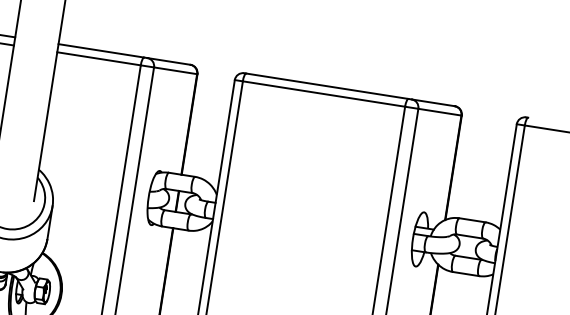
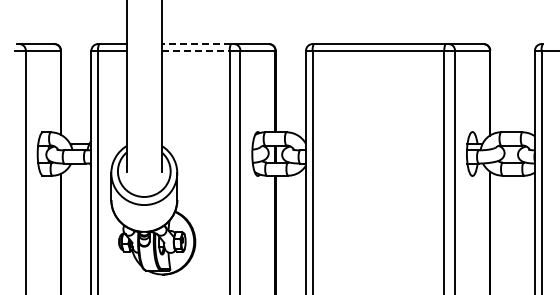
line: (101, 51) -> (196, 44), solid -> dashed
line: (98, 58) -> (195, 50), solid -> dashed

